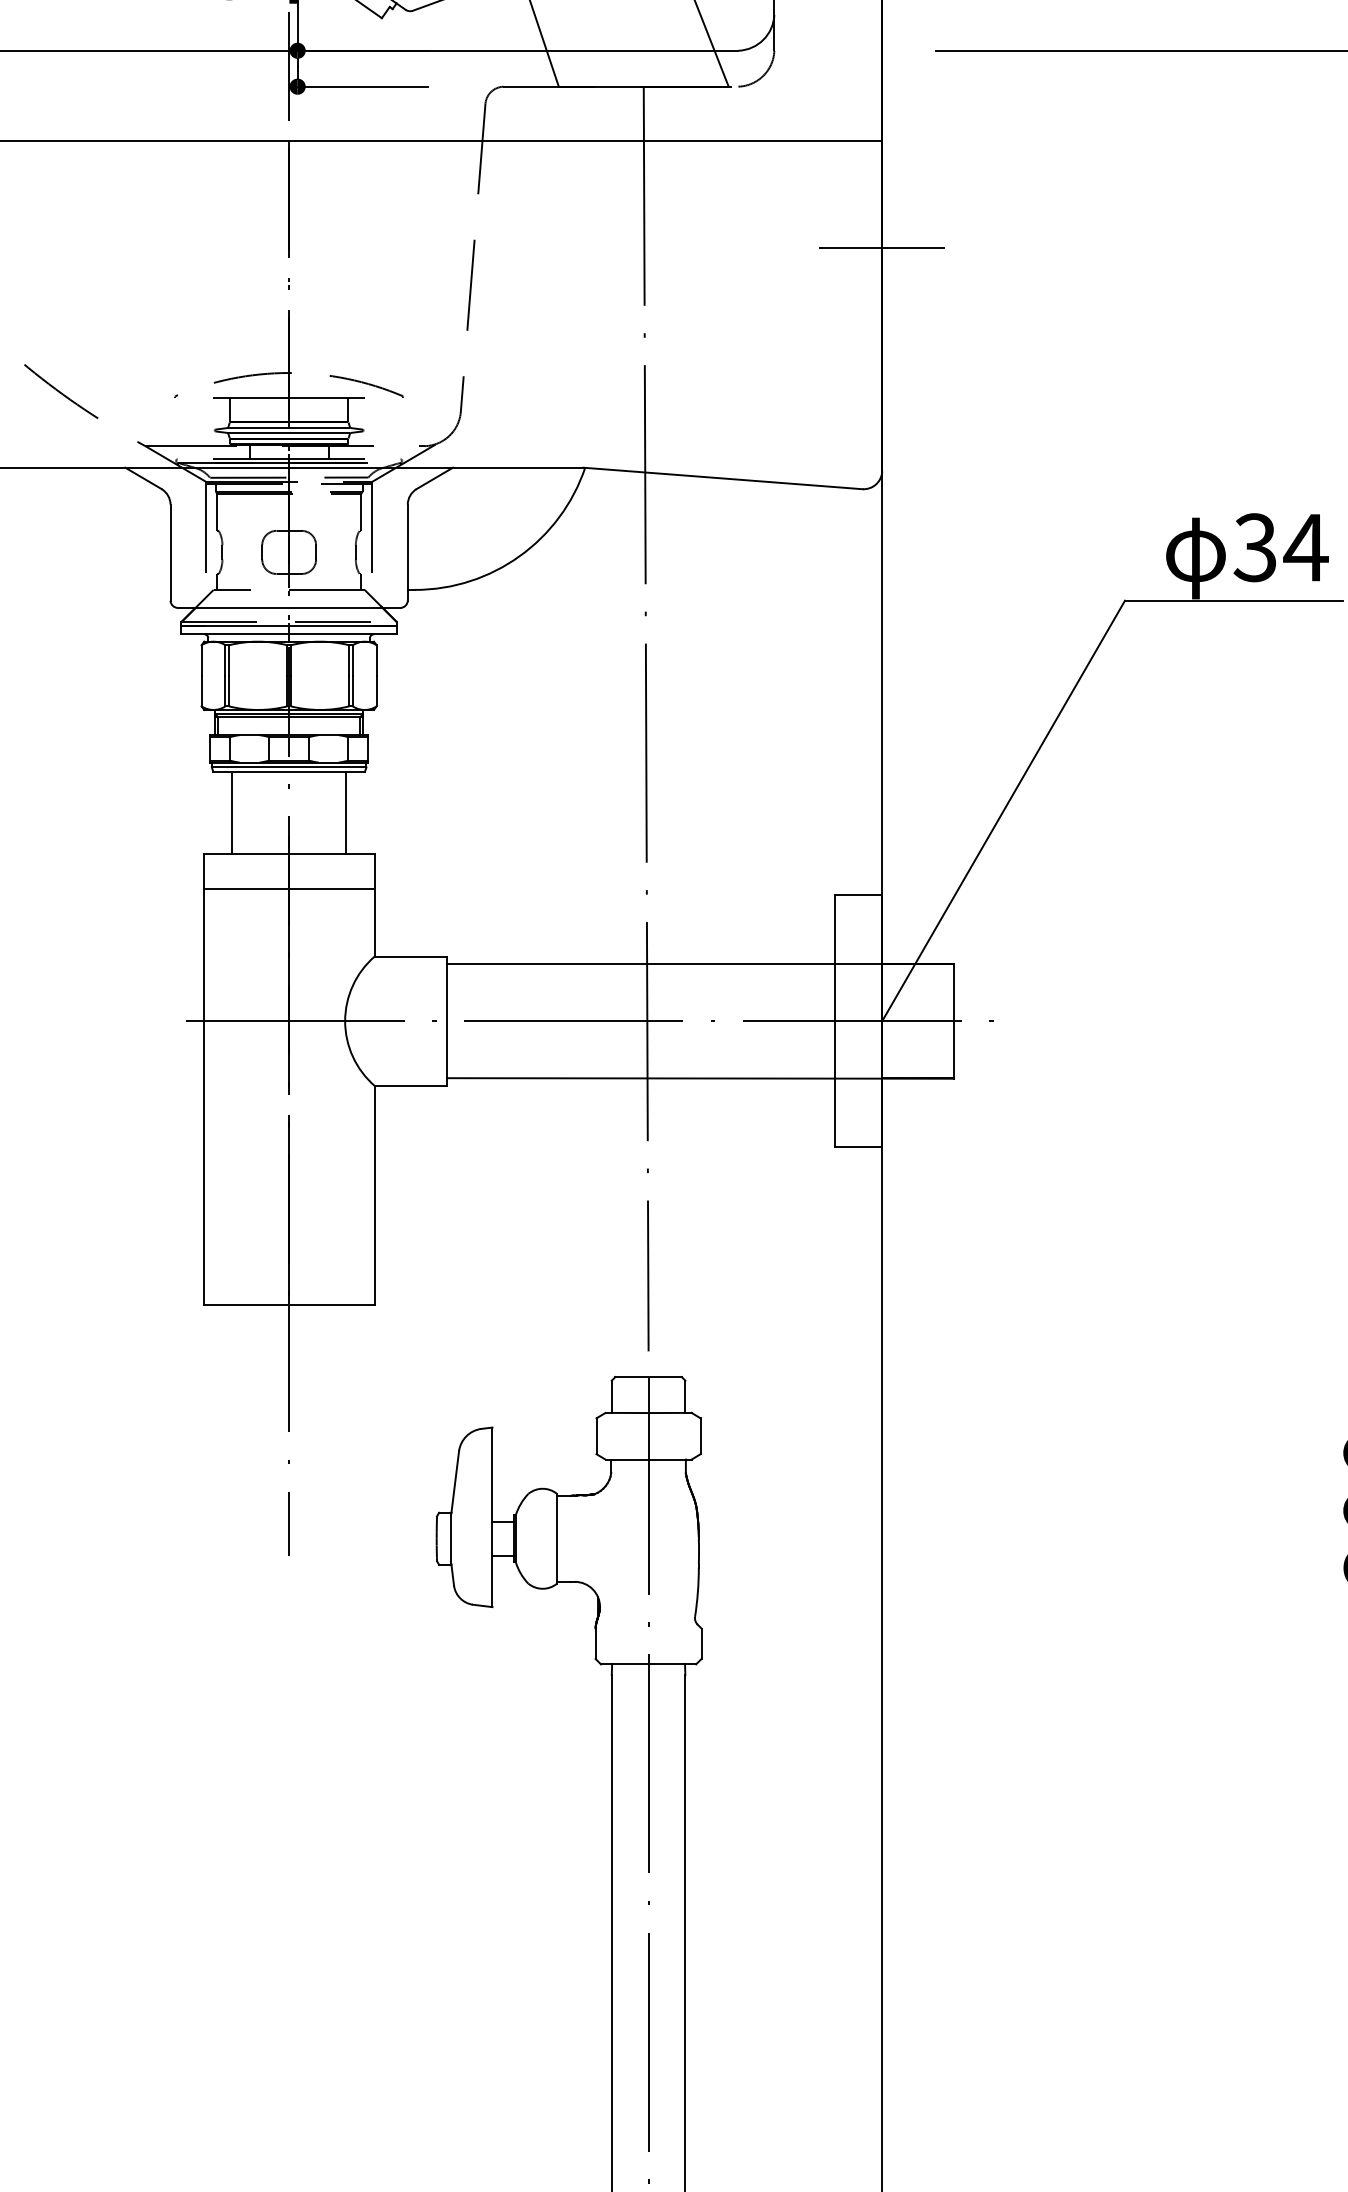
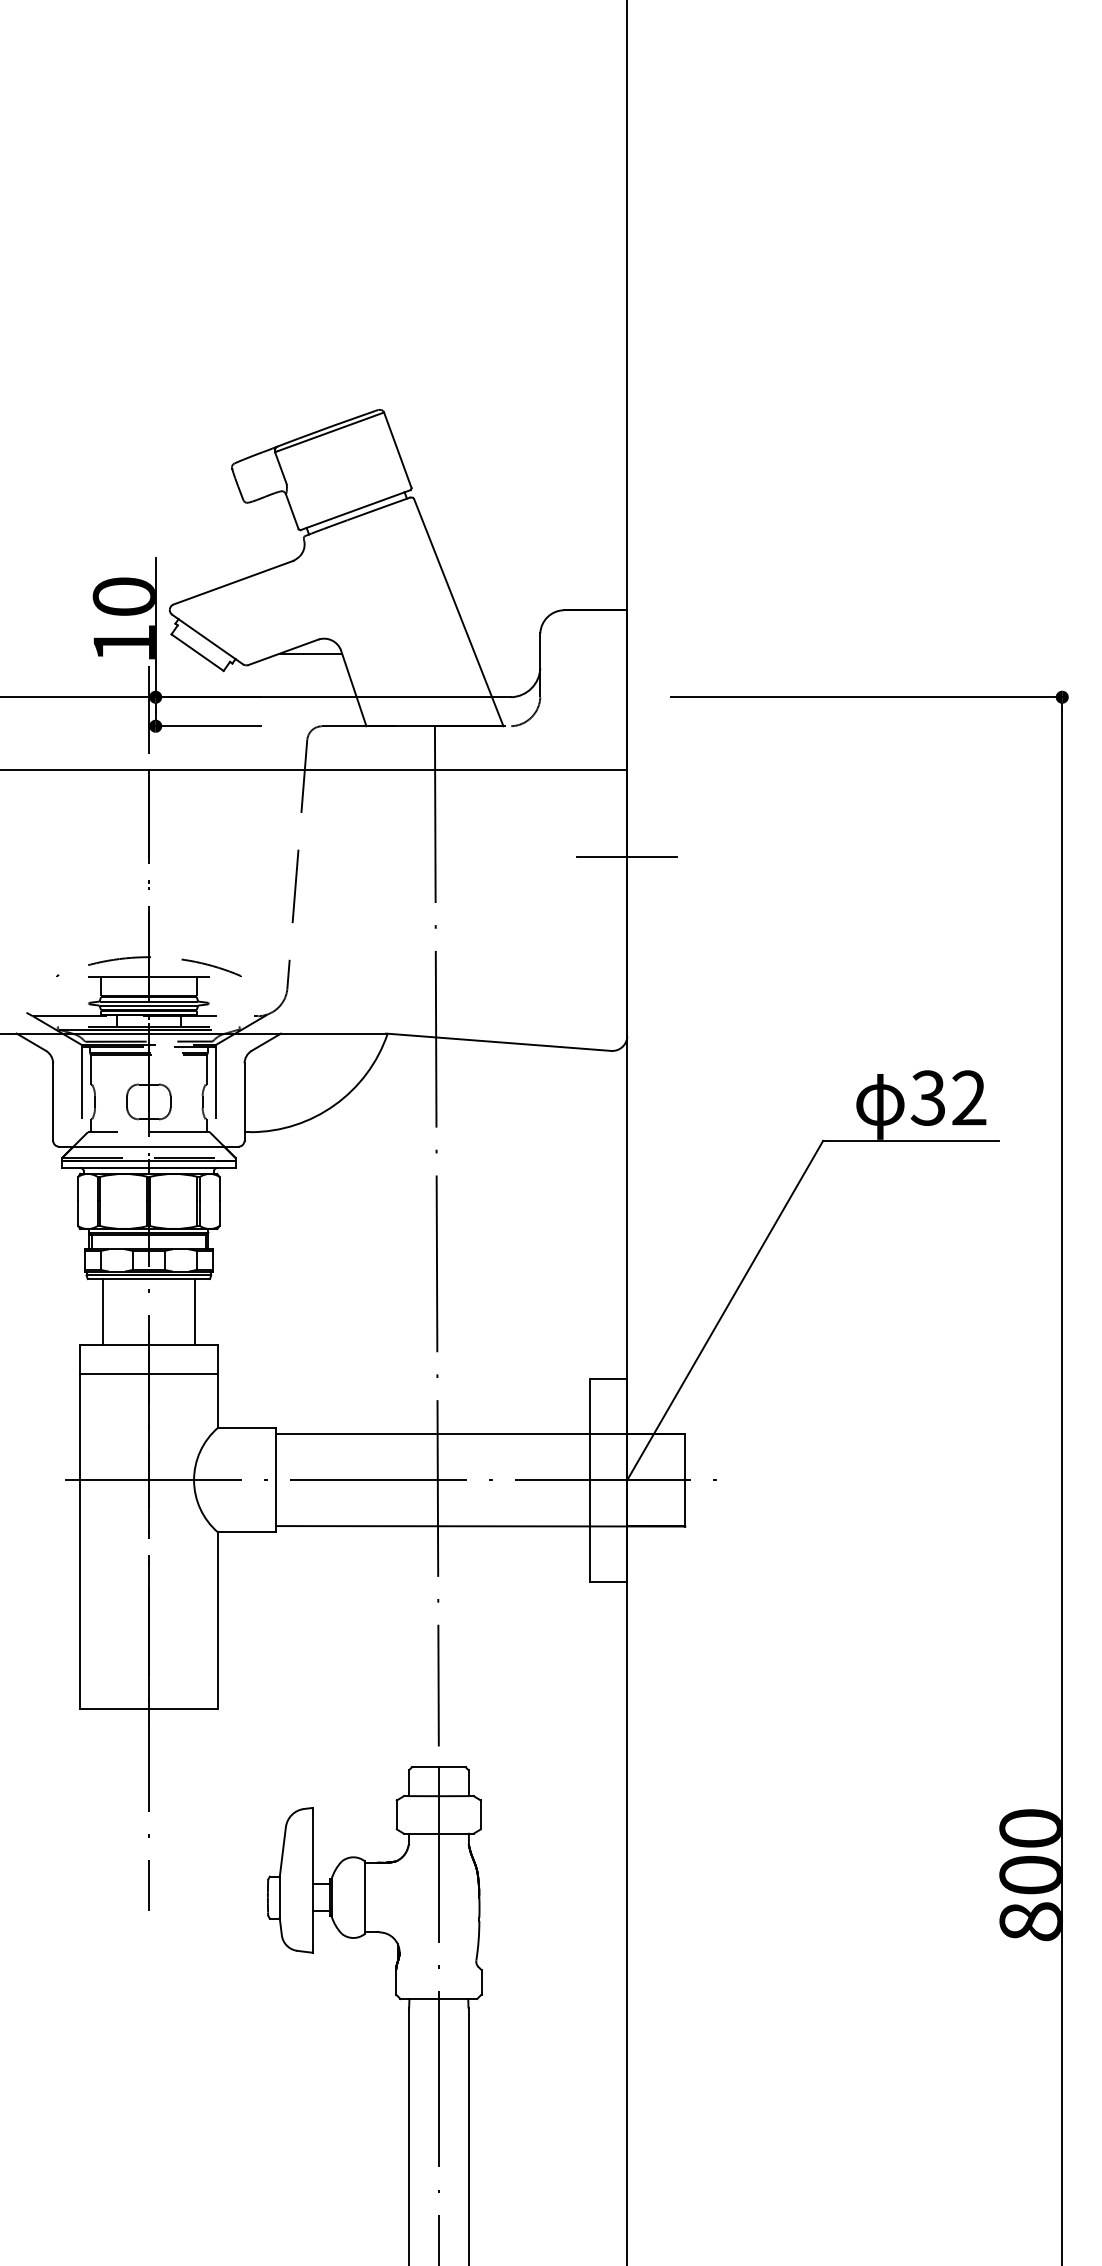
text: (1305, 546) -> (968, 1097), 34 -> 32

